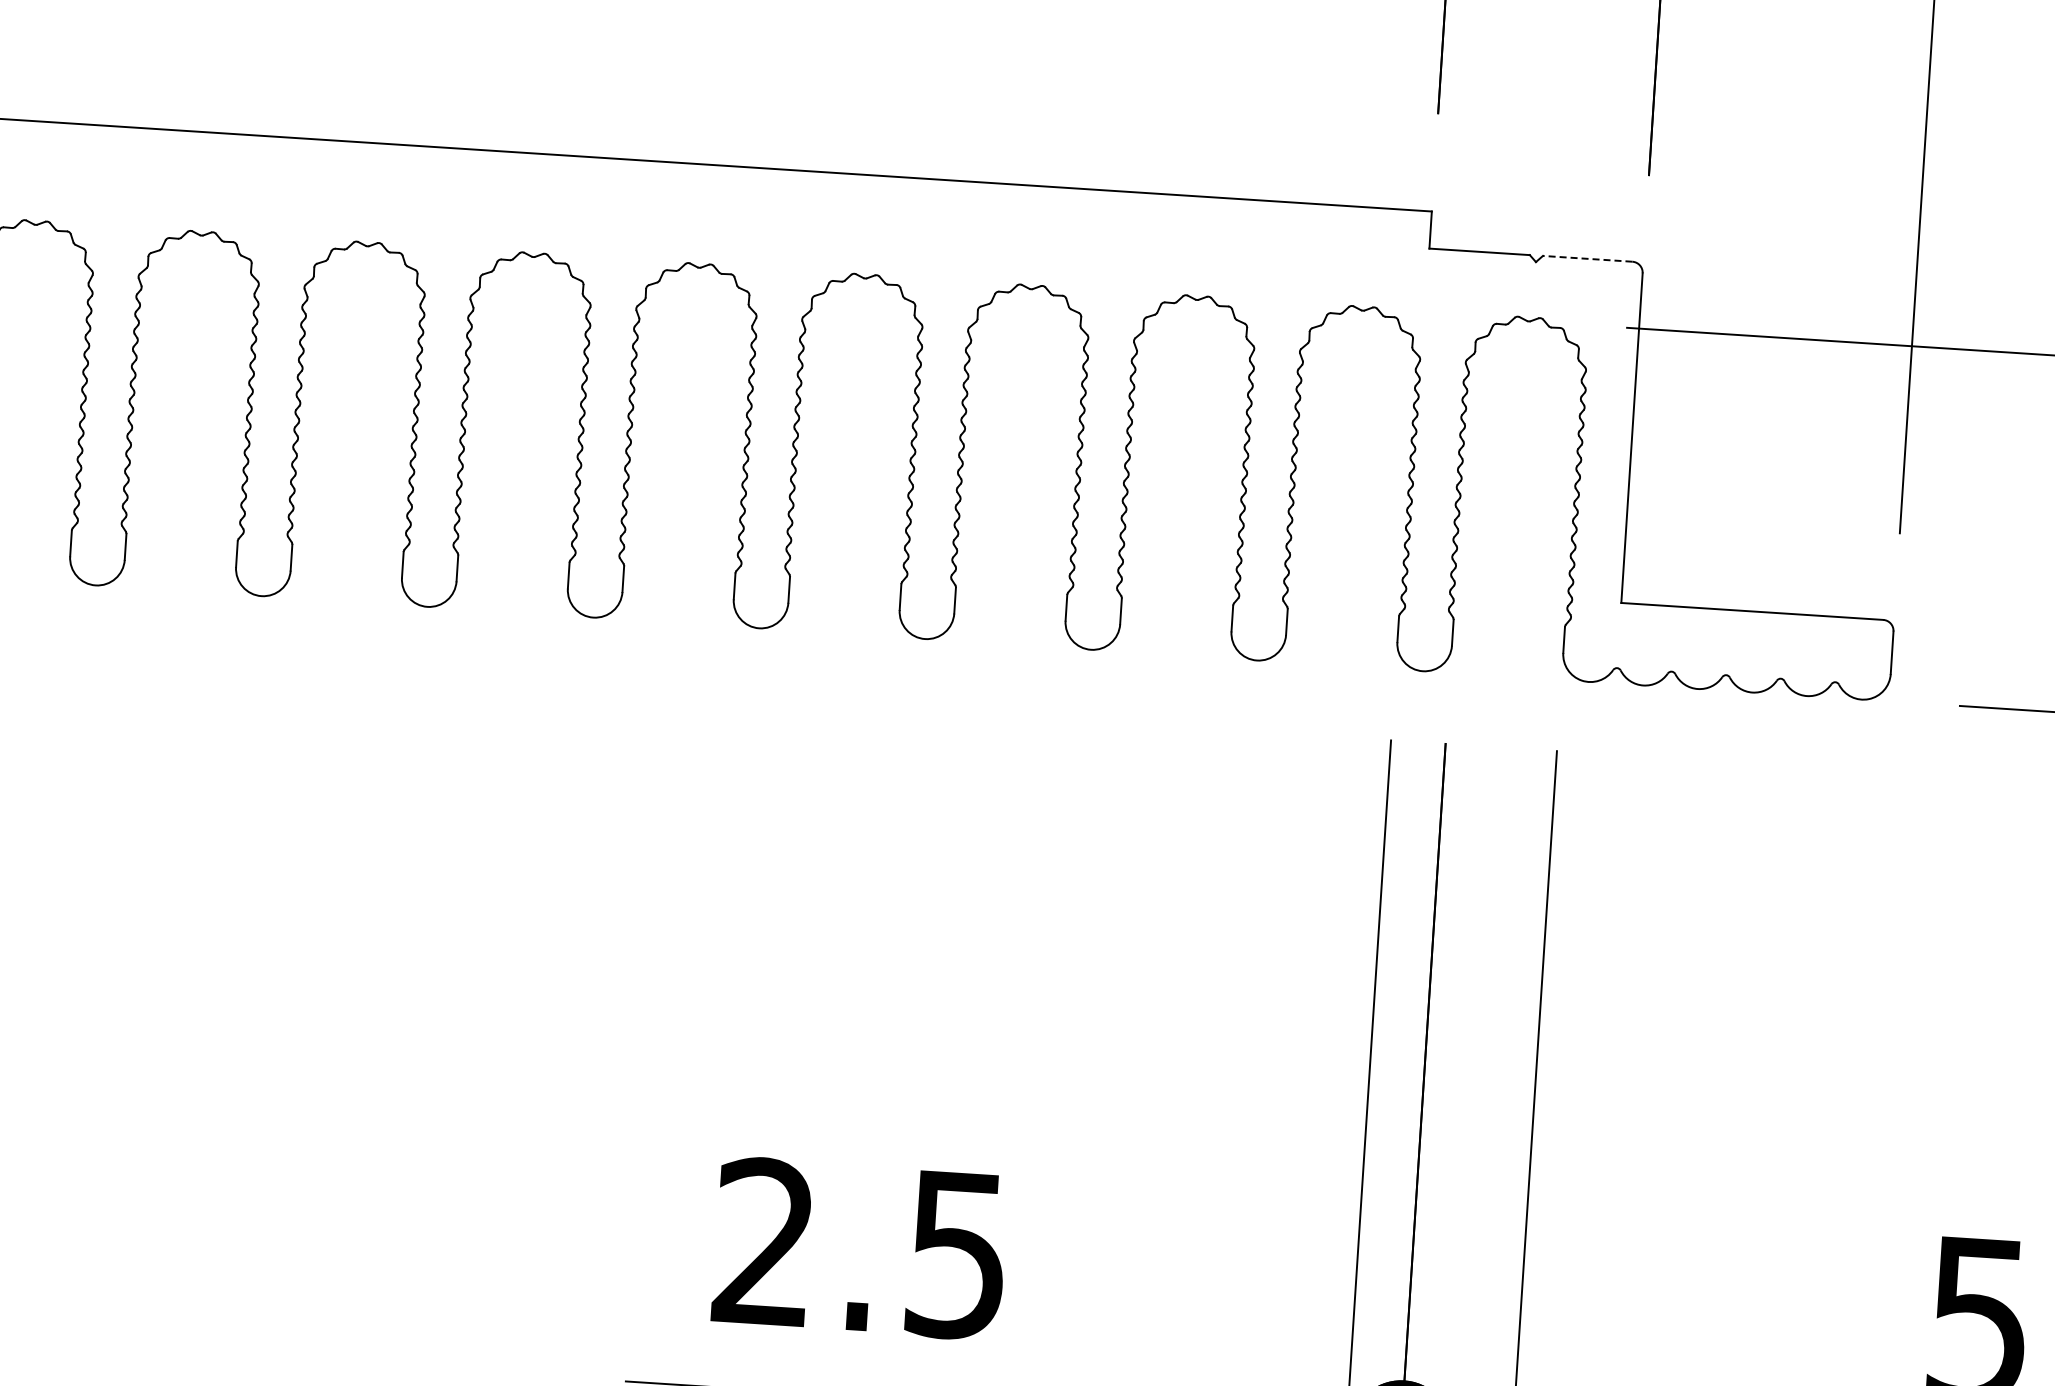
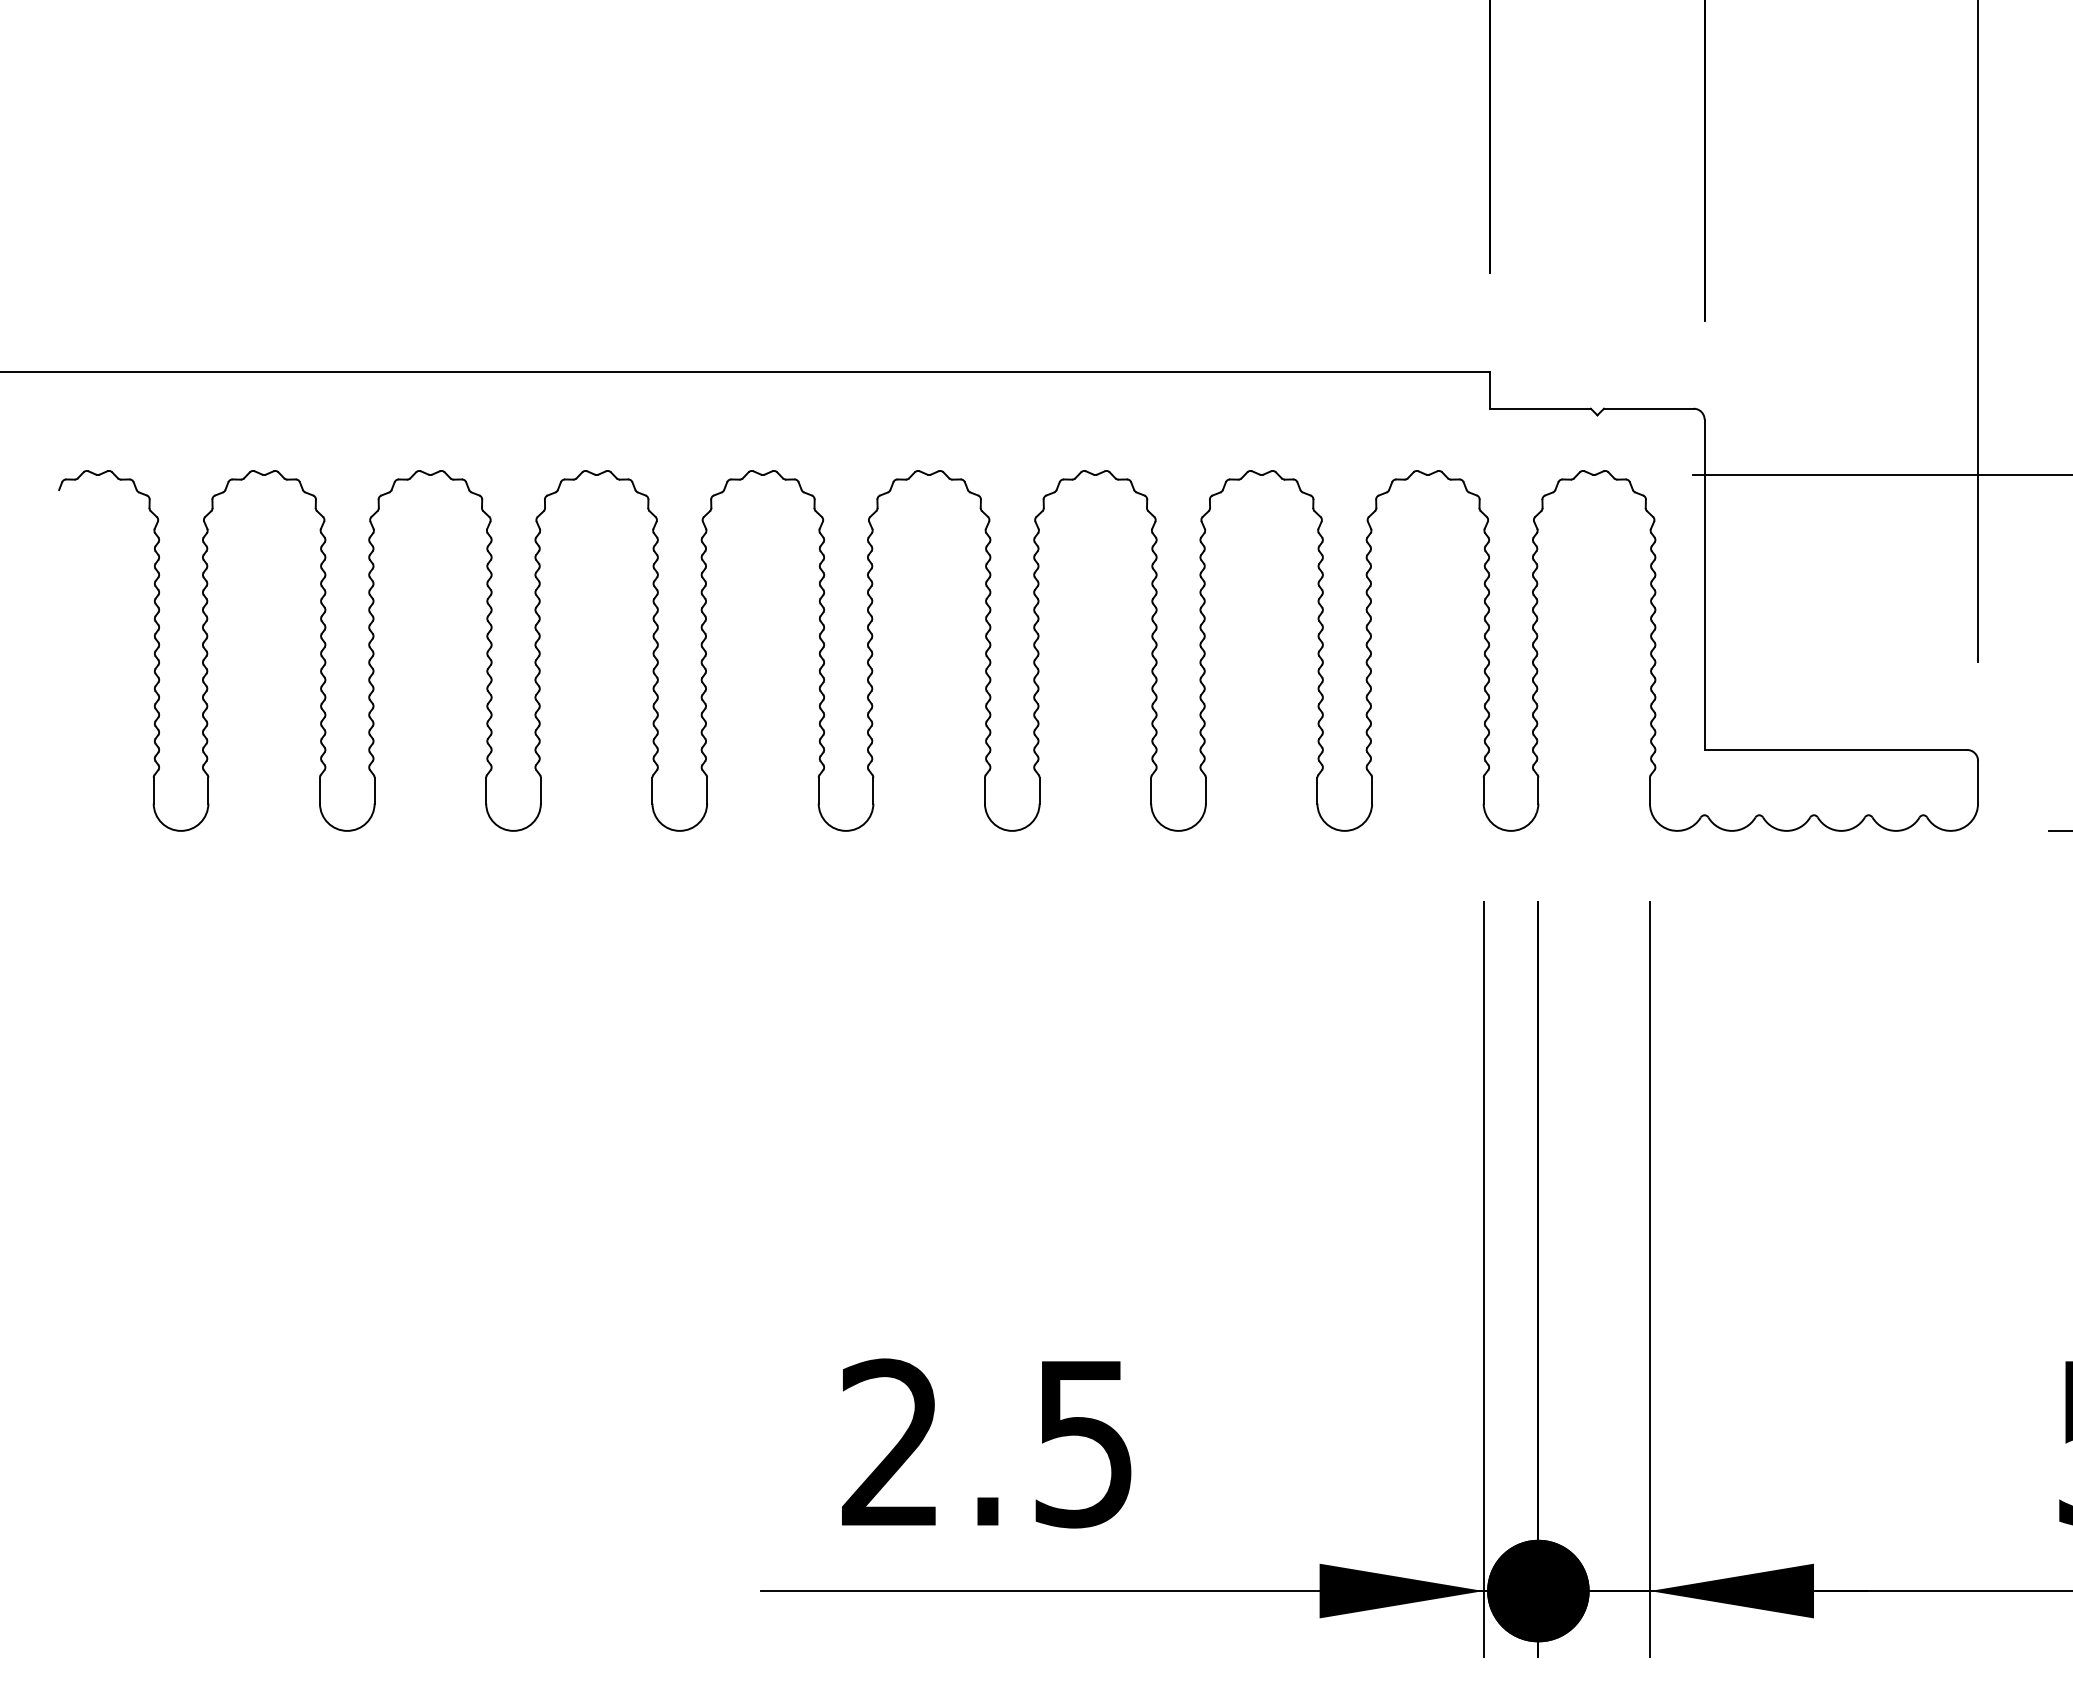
line: (1587, 258) -> (1648, 408), dashed -> solid

